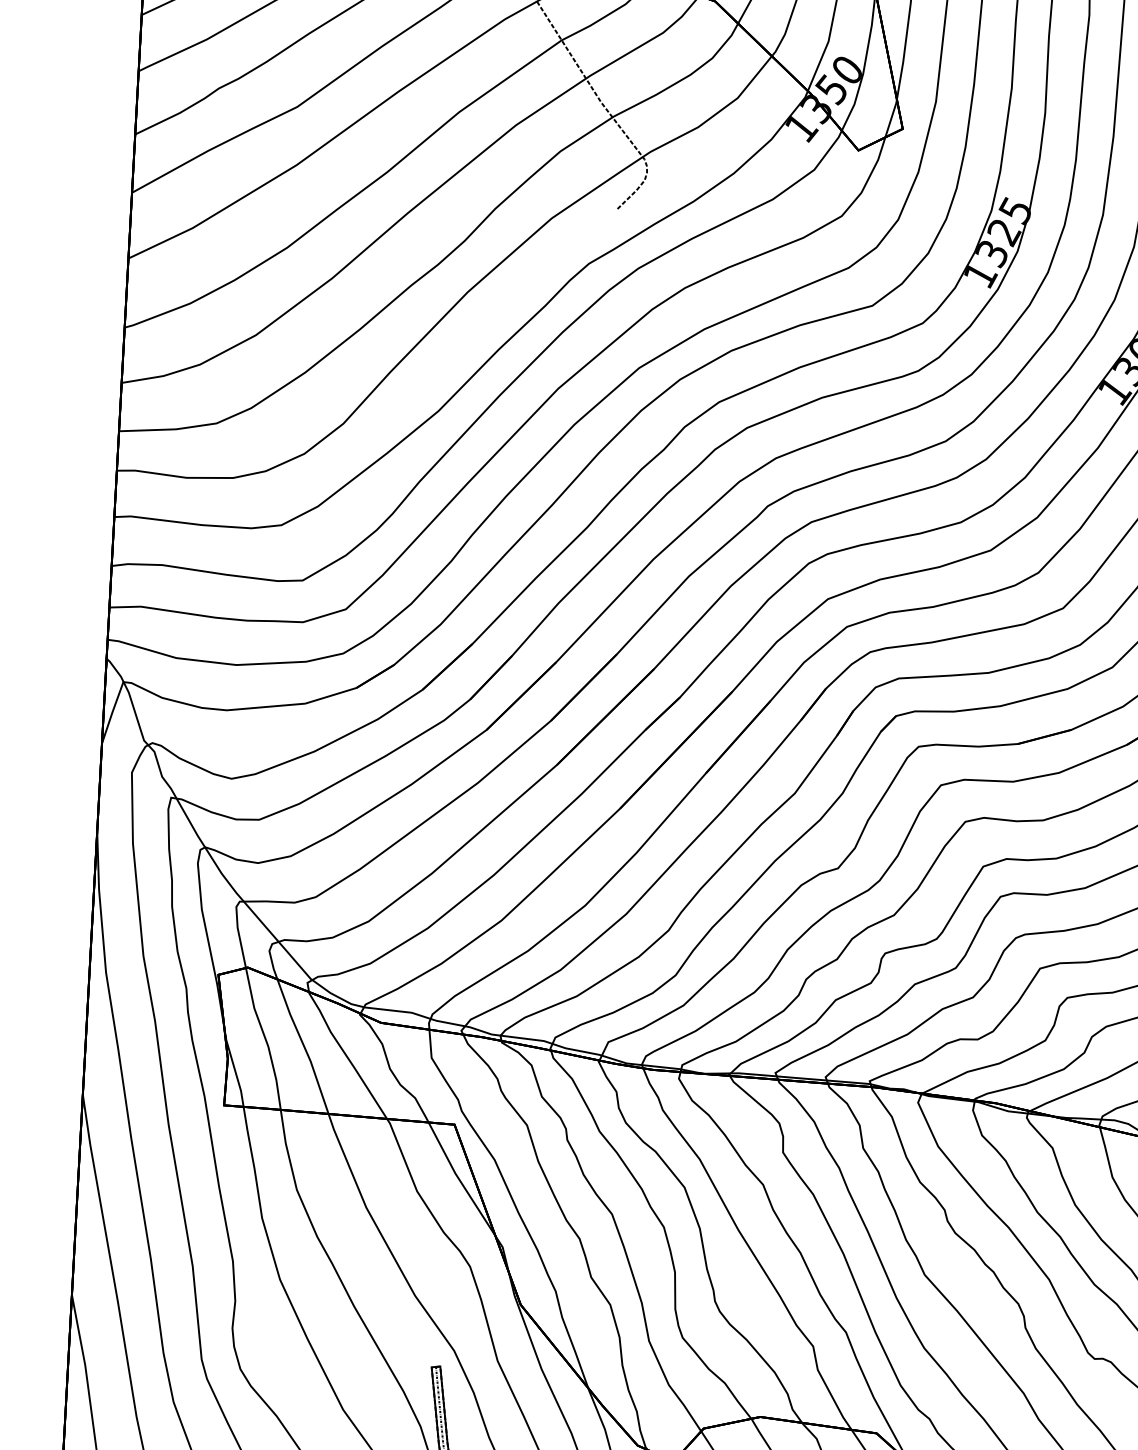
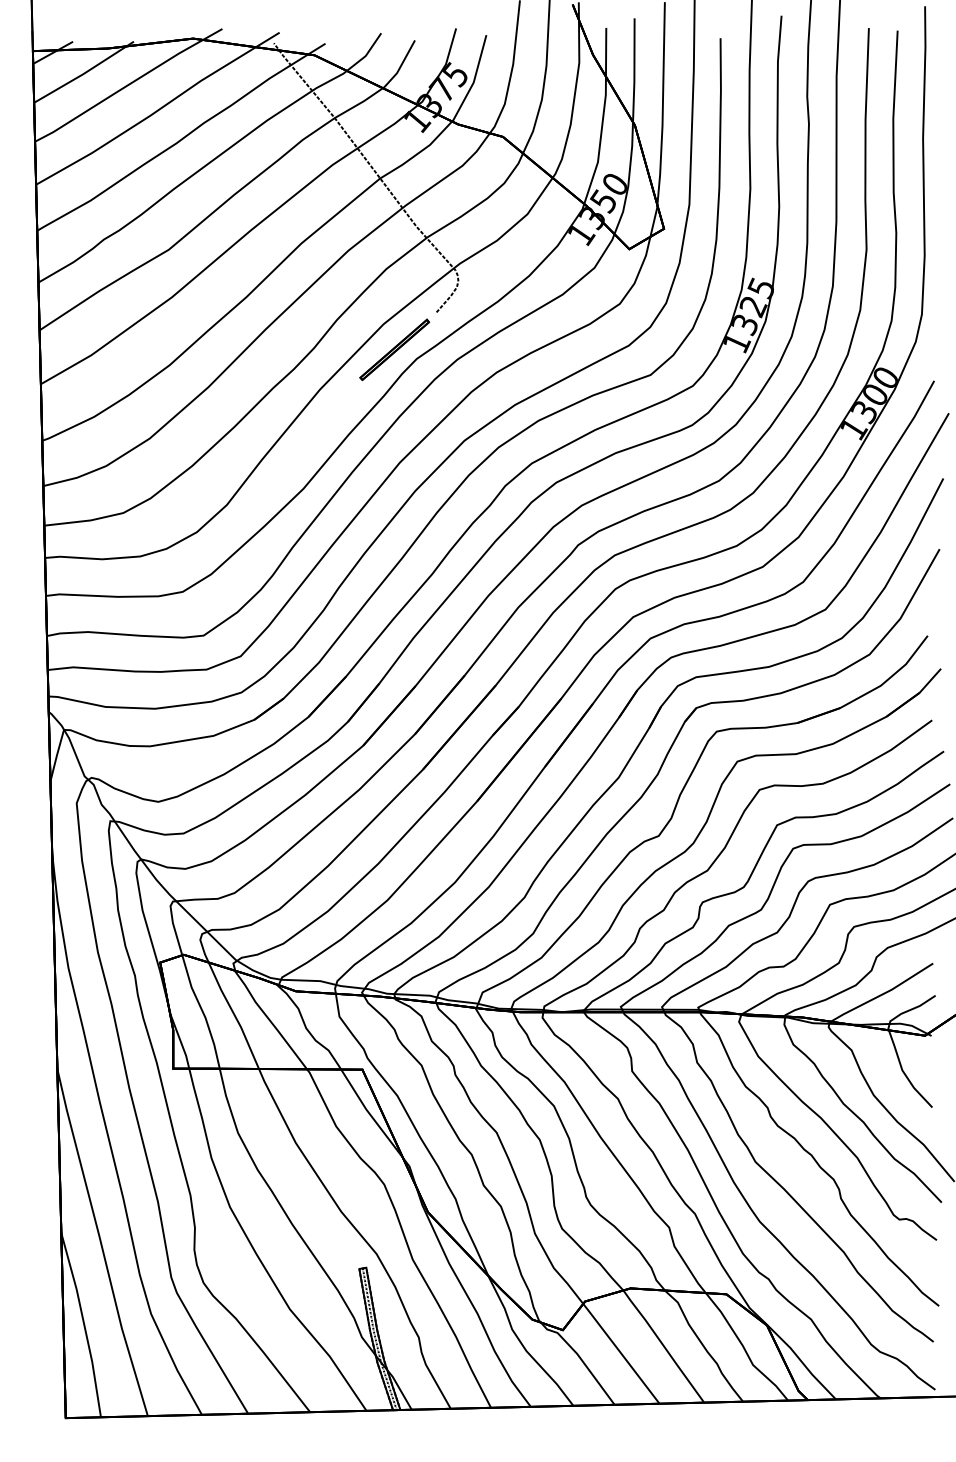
part: (562, 250) -> (394, 349), added

